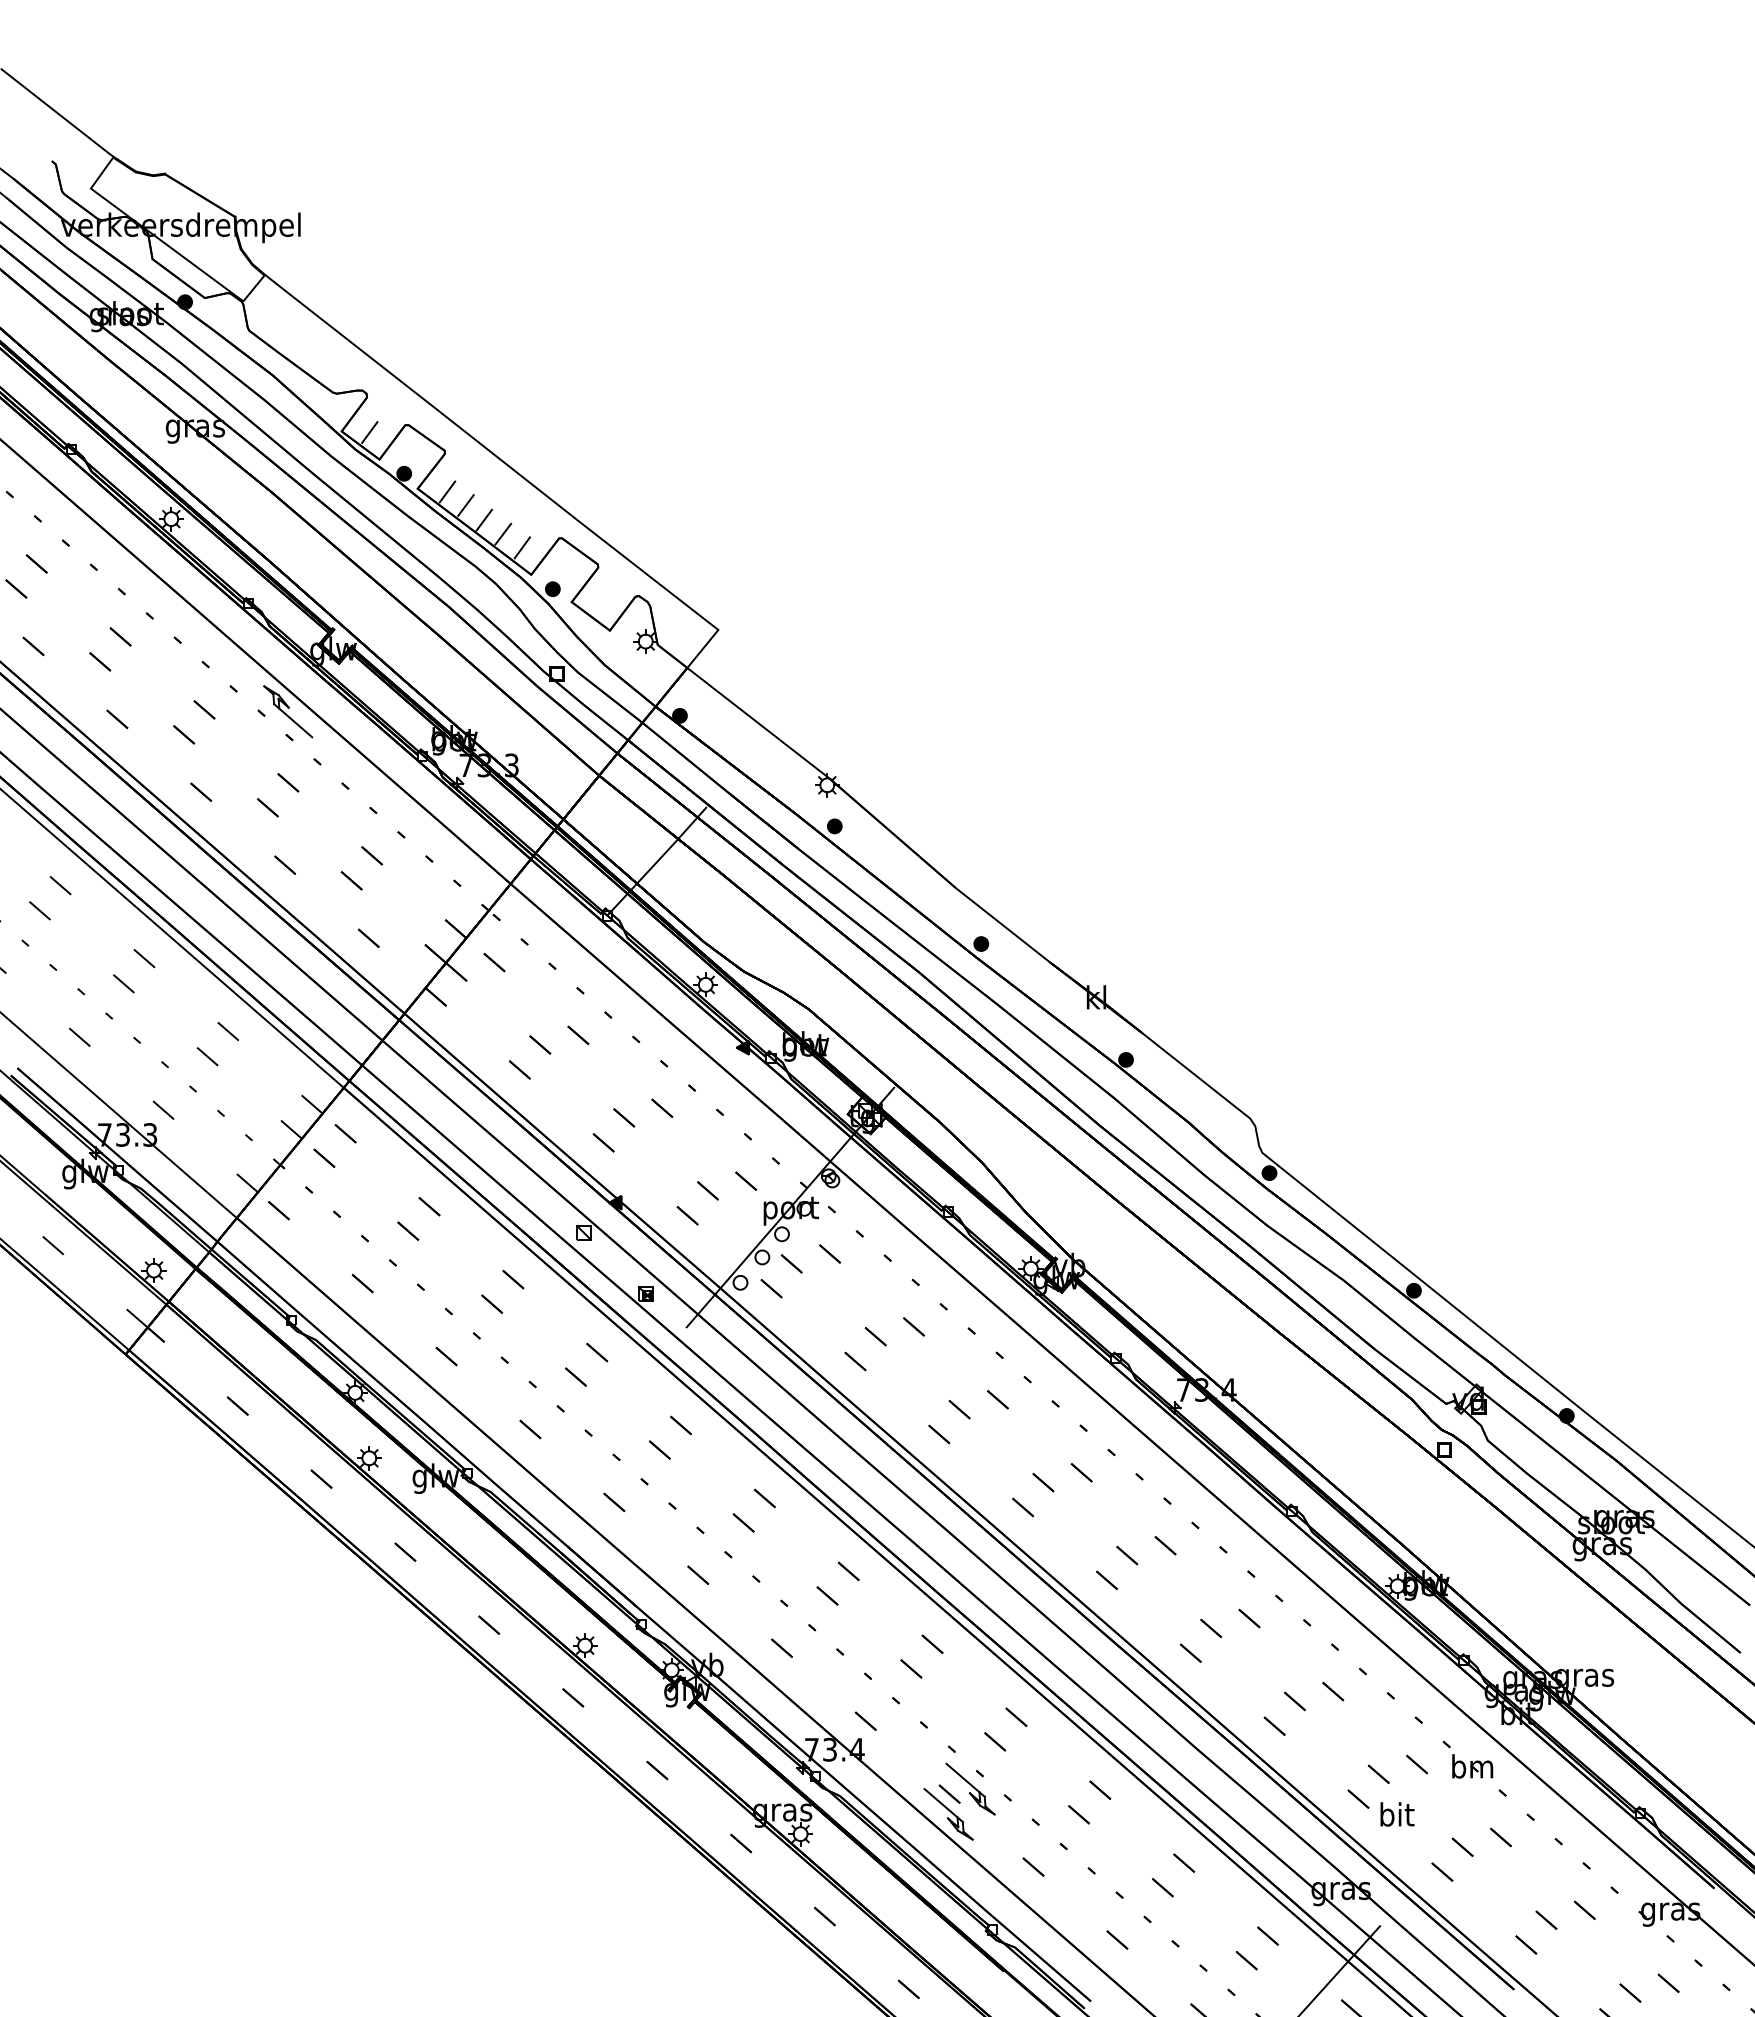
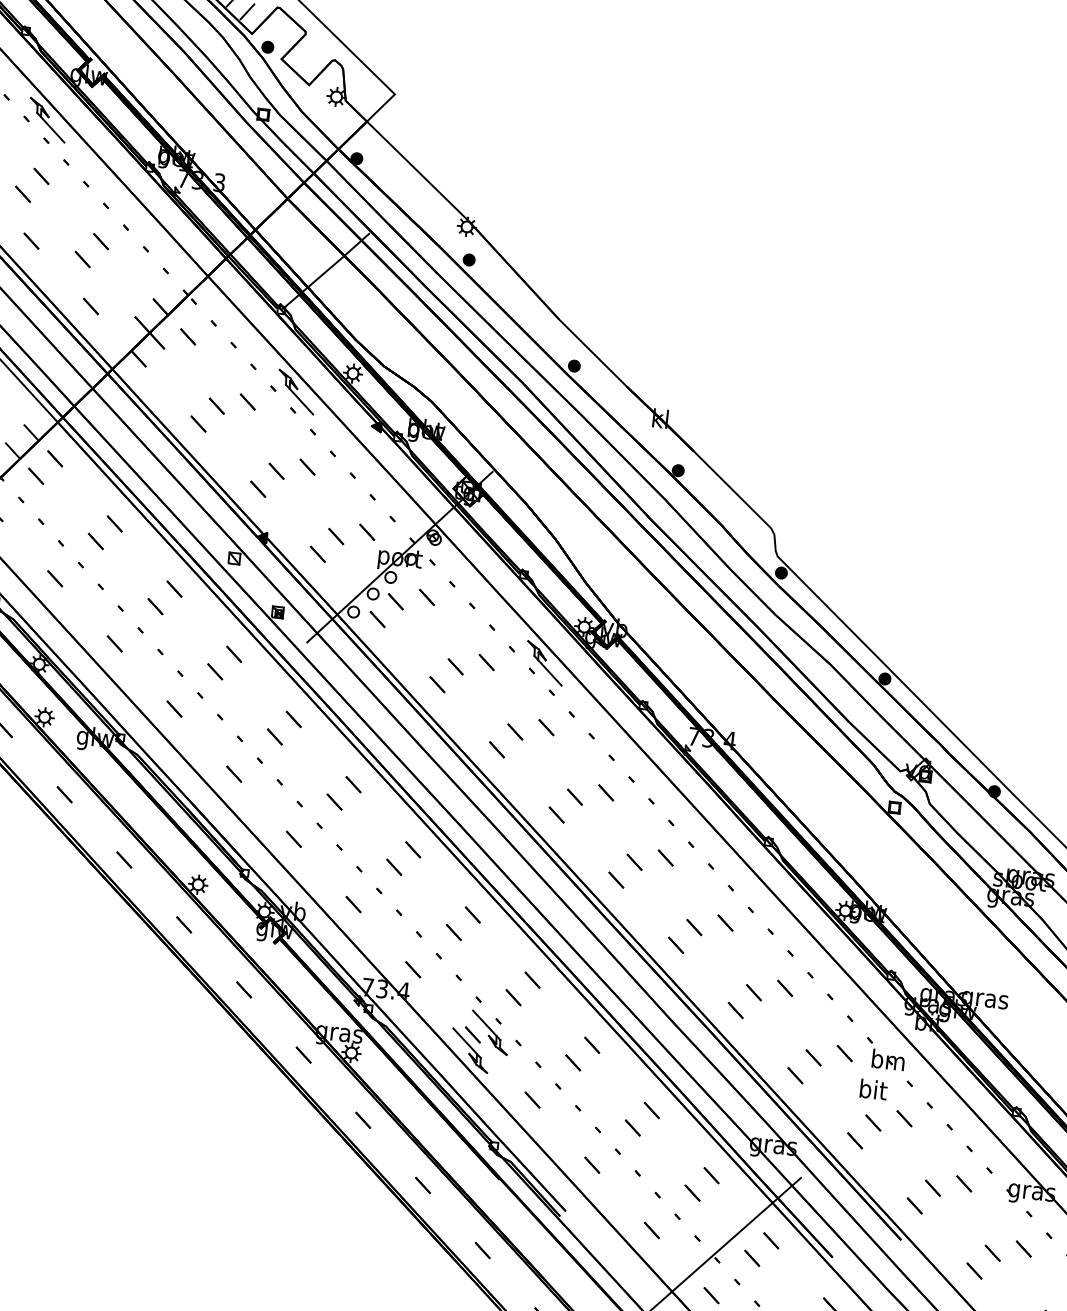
part: (637, 1015) -> (296, 391), added
part: (986, 1319) -> (544, 663), added
text: (1397, 1814) -> (873, 1089), moved

